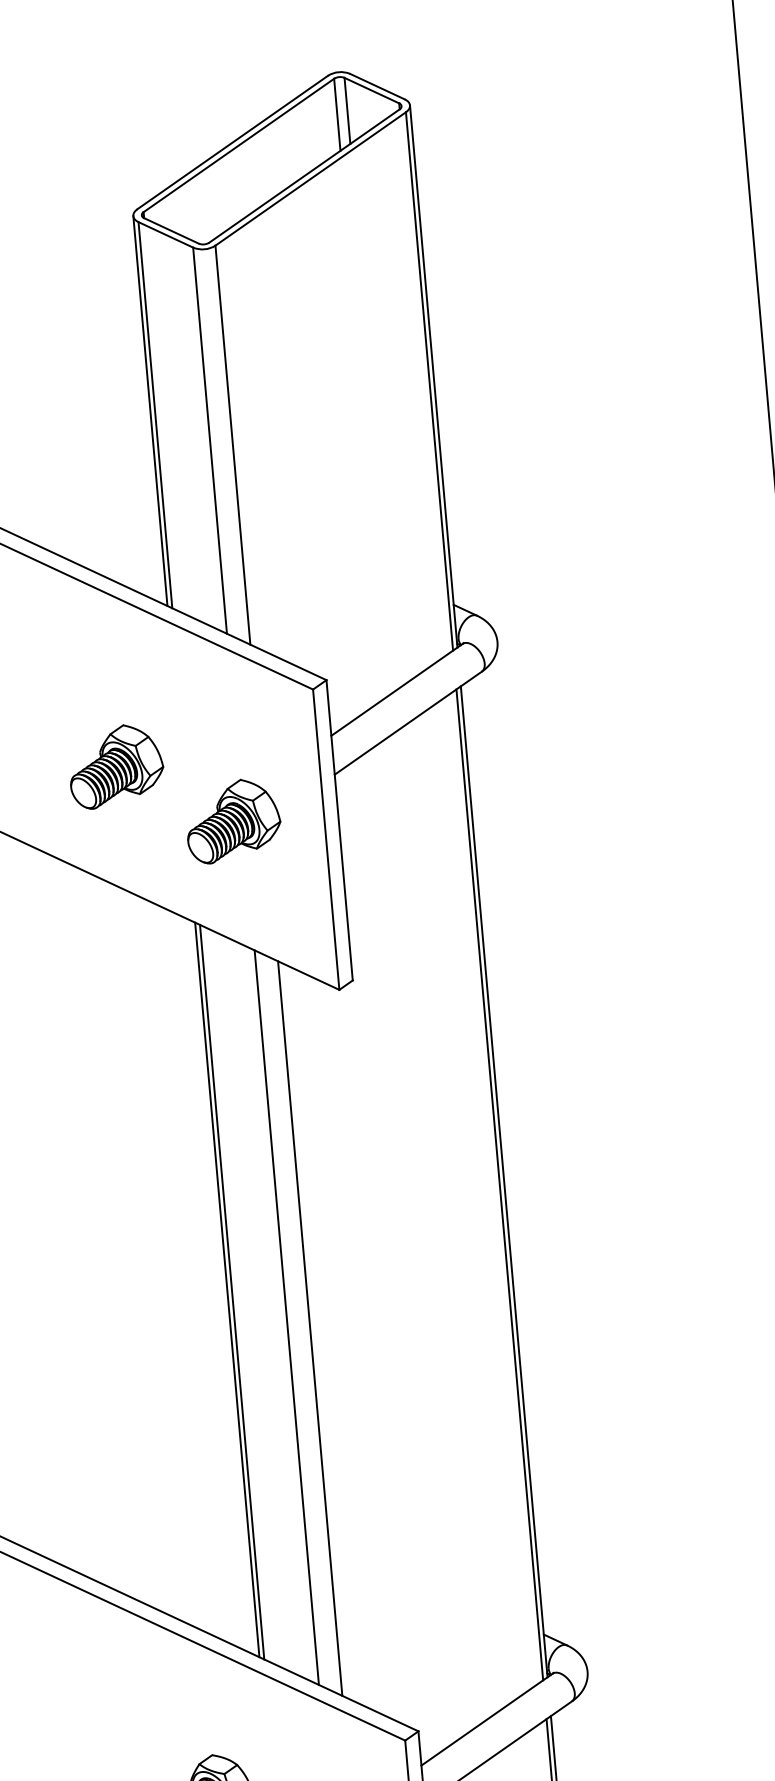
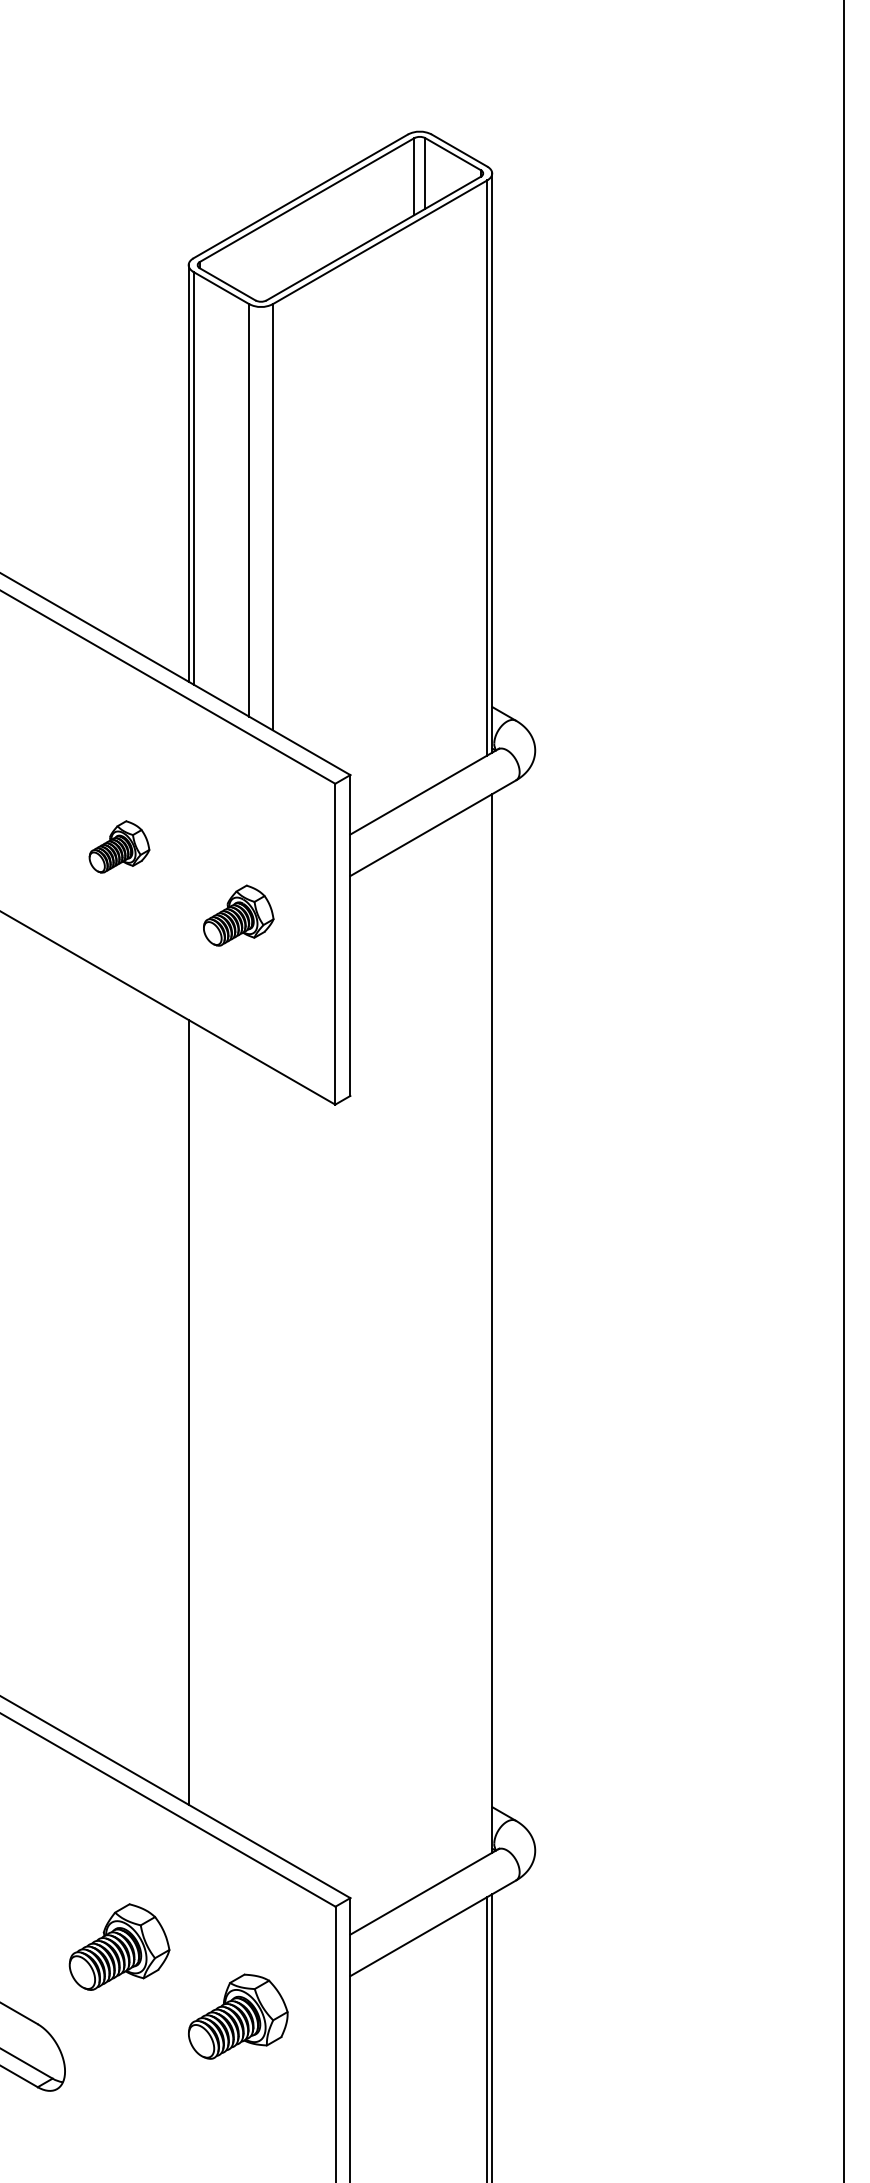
part: (116, 765) -> (119, 846), size x0.6
part: (233, 820) -> (238, 915), size x0.7
line: (499, 1185) -> (487, 1326), removed
line: (232, 1291) -> (193, 1414), removed
line: (287, 1316) -> (249, 1446), removed
line: (309, 1328) -> (272, 1460), removed

